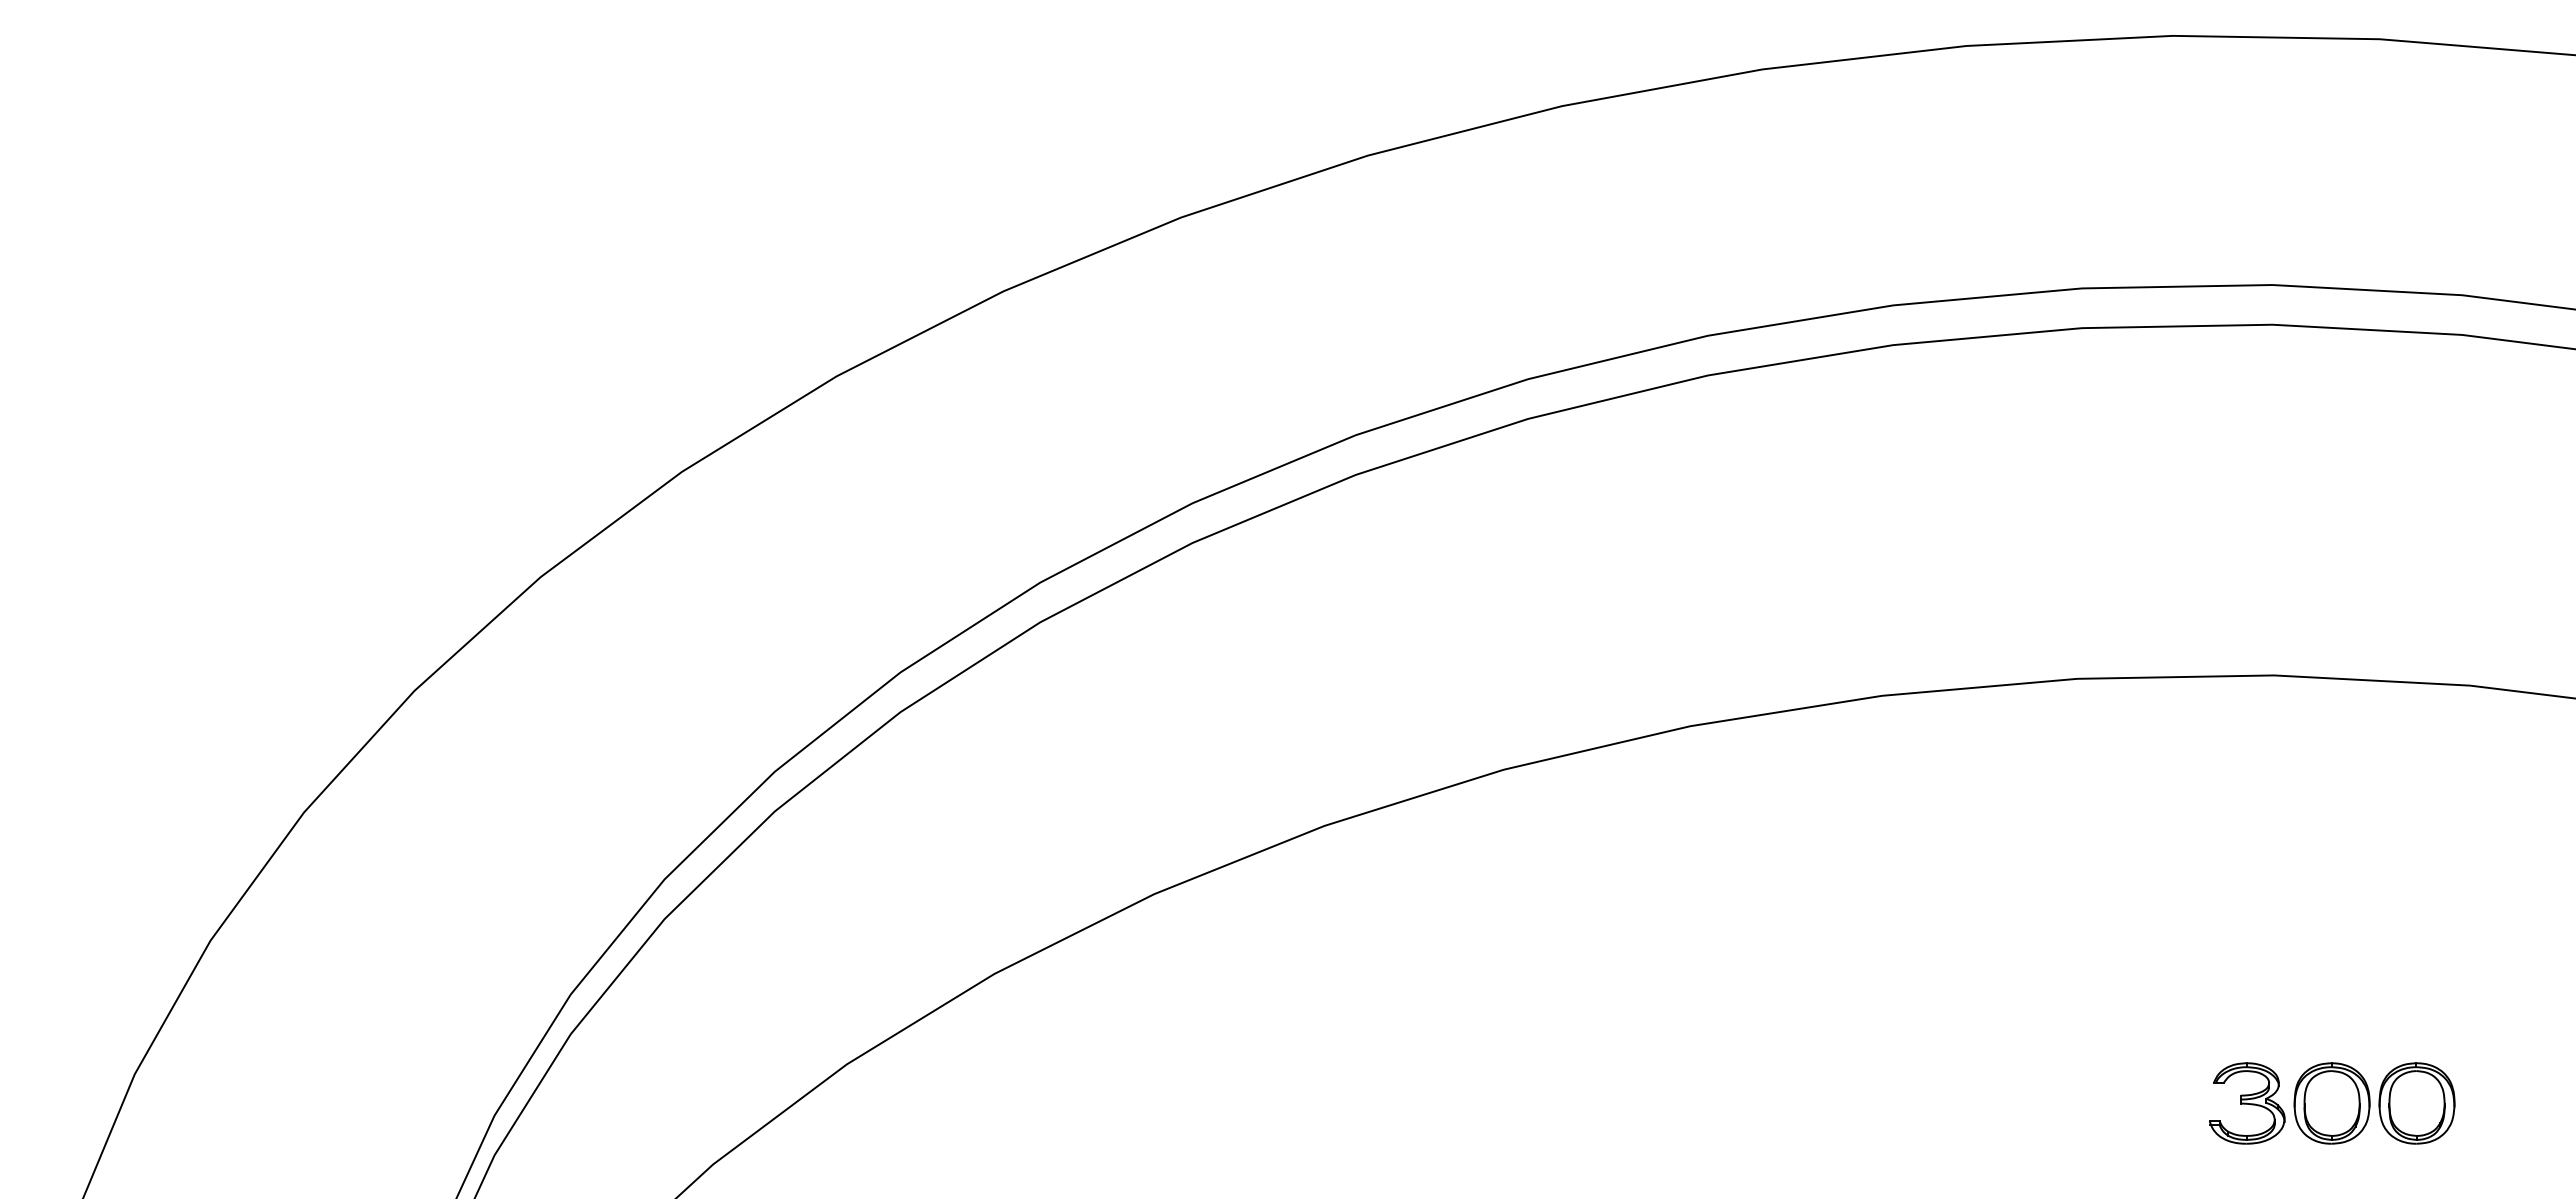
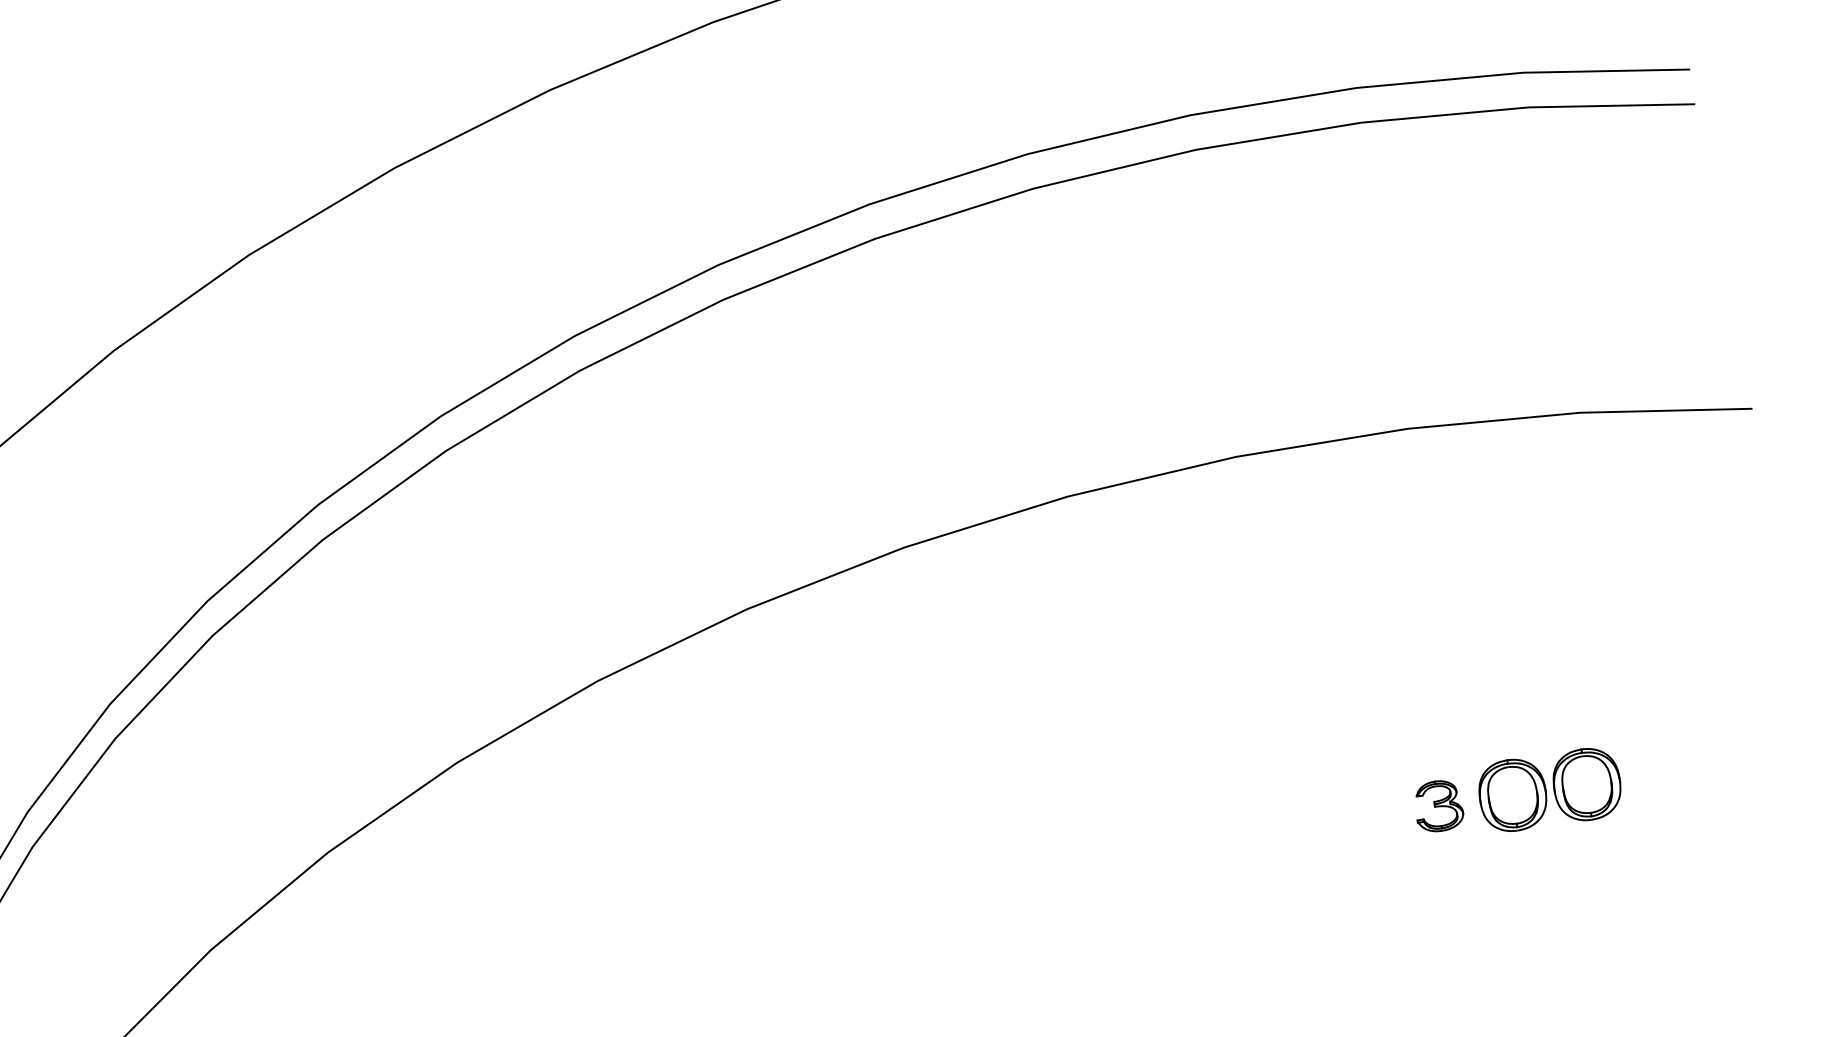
part: (2247, 1103) -> (1439, 806), size x0.7

